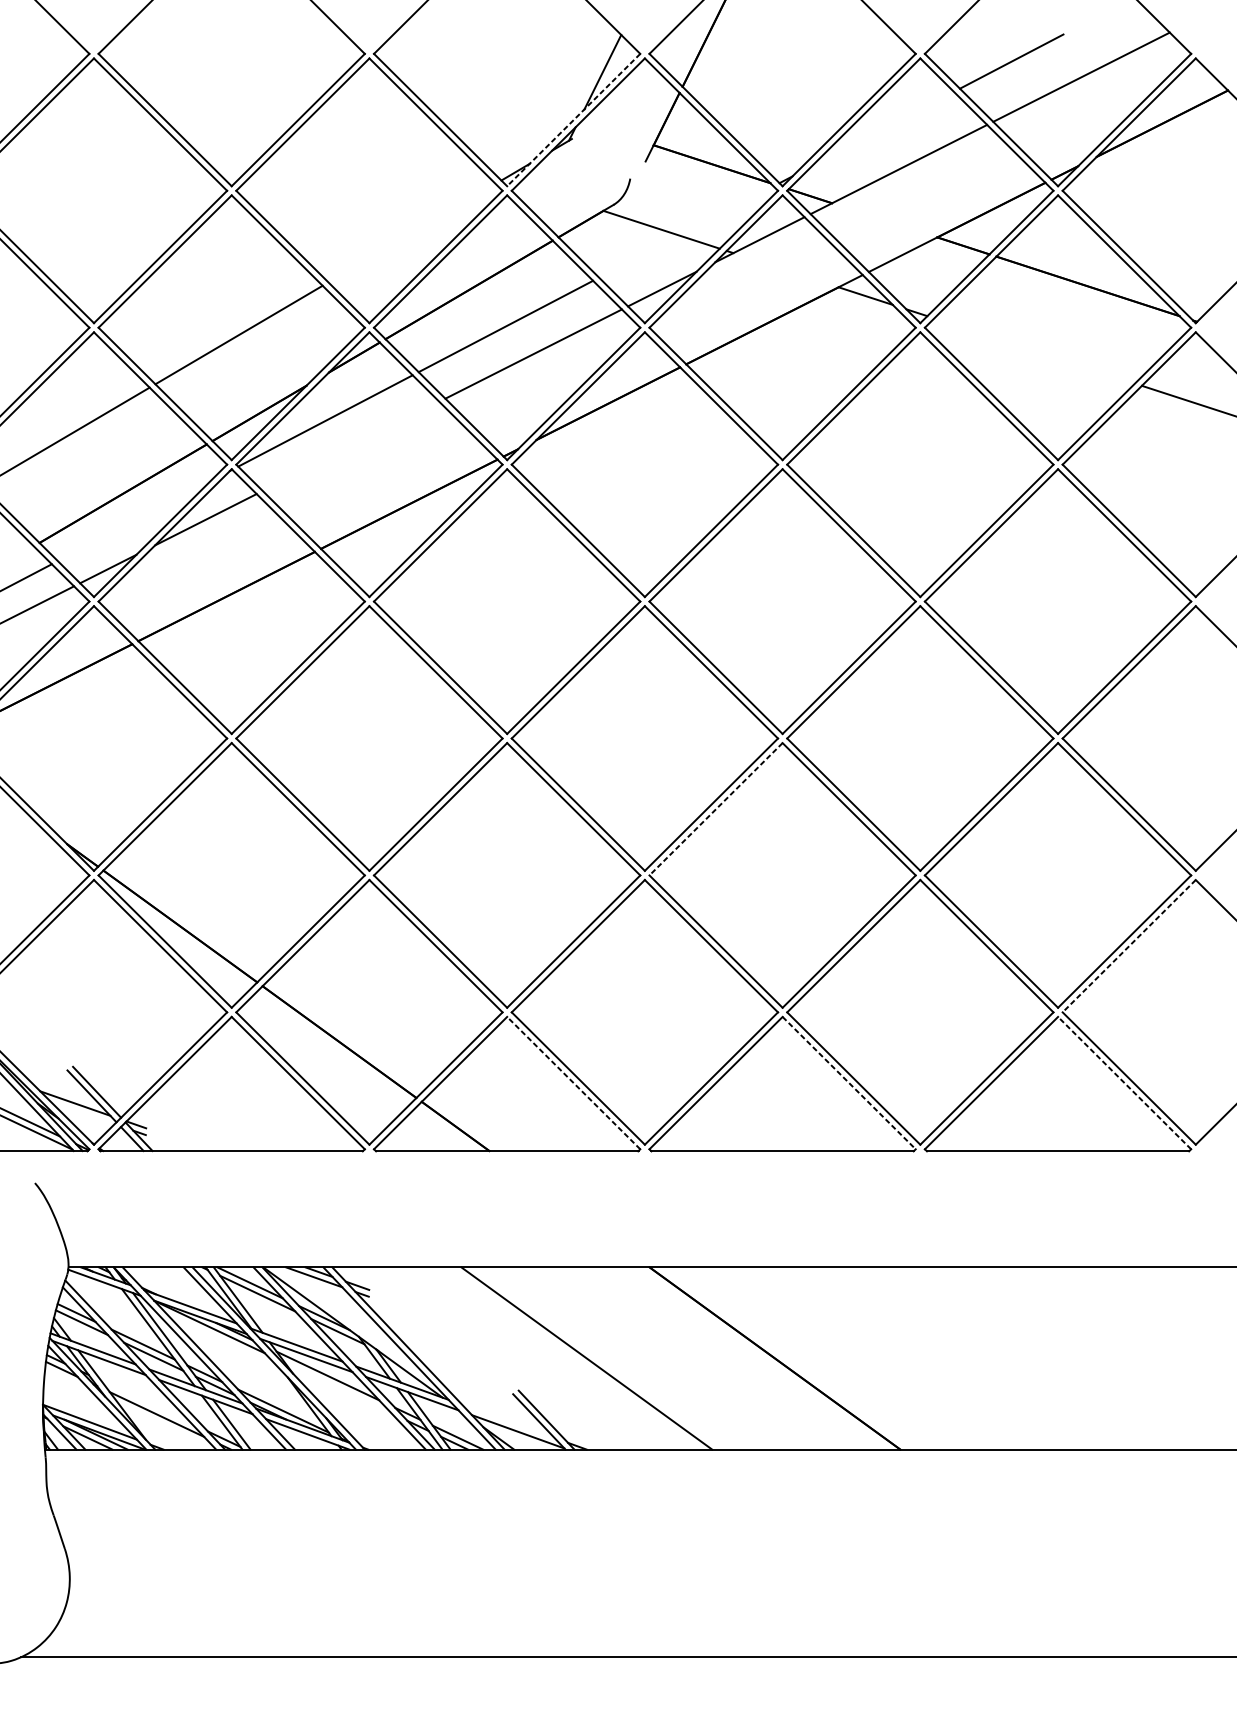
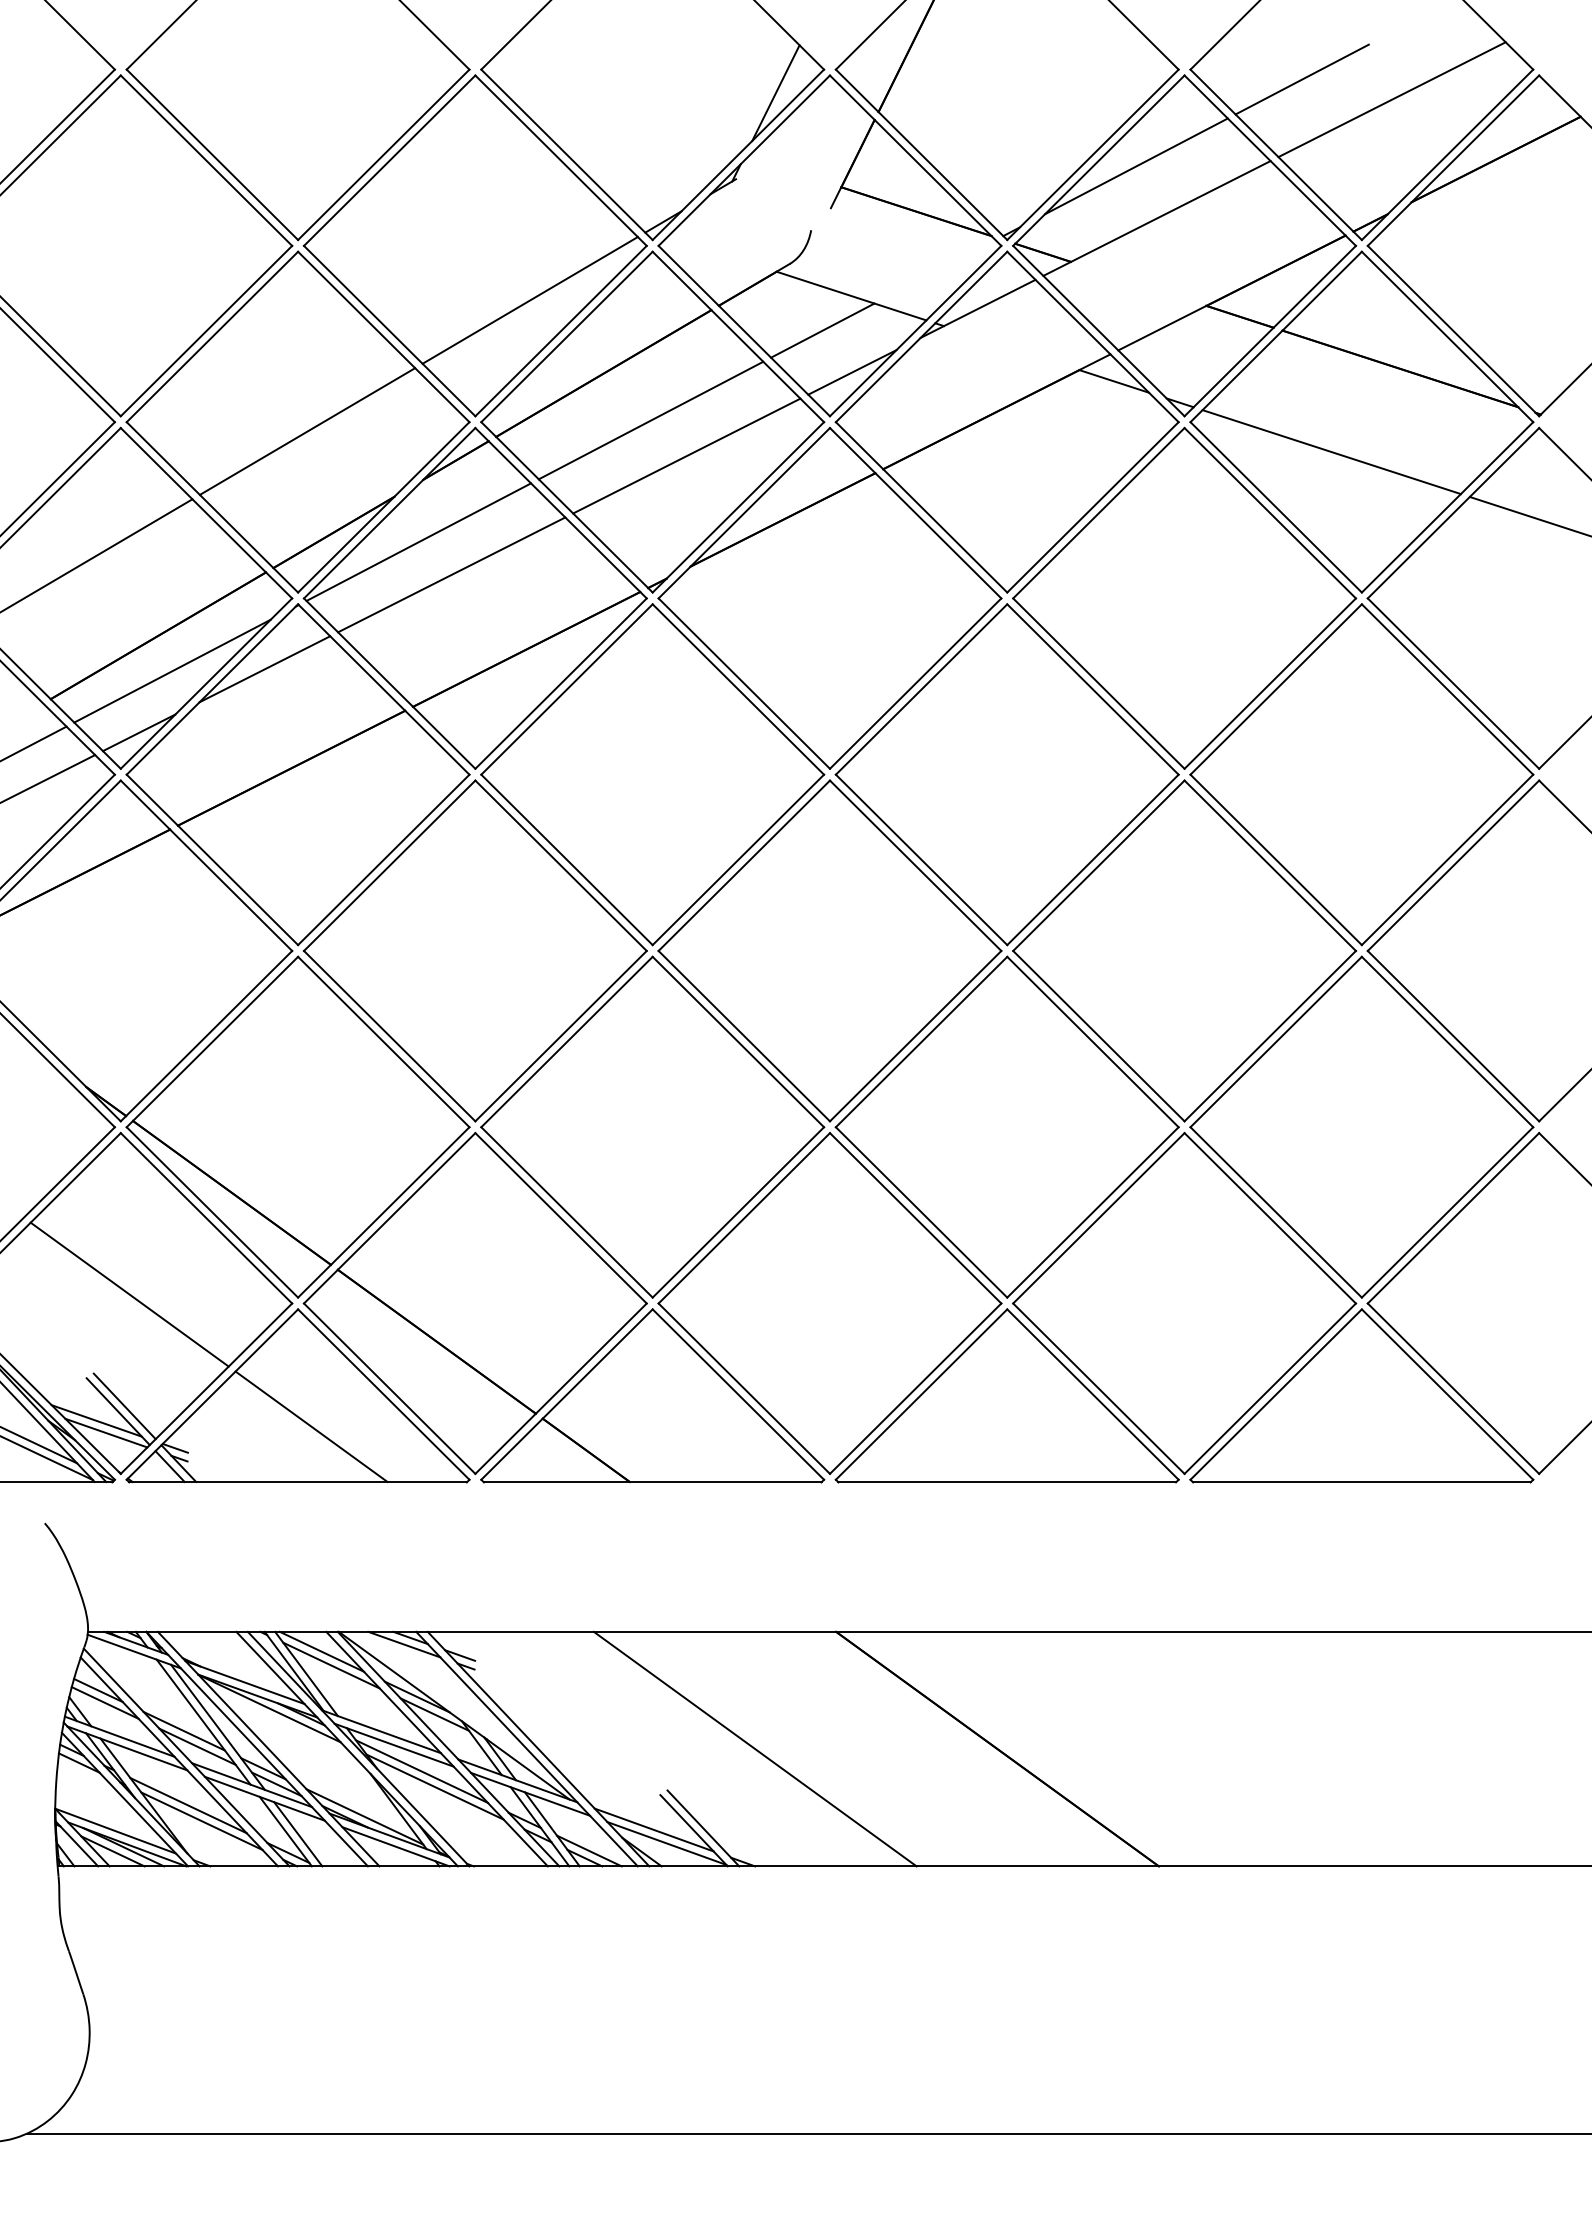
line: (573, 119) -> (738, 154), dashed -> solid
line: (883, 129) -> (1136, 166), added
line: (411, 233) -> (529, 300), added
line: (639, 256) -> (822, 330), added
line: (1034, 351) -> (1331, 452), added
line: (350, 446) -> (451, 574), added
line: (134, 520) -> (172, 670), added
line: (715, 809) -> (921, 1042), dashed -> solid
line: (1129, 946) -> (1453, 1218), dashed -> solid
line: (100, 1005) -> (129, 1294), added
line: (573, 1083) -> (738, 1394), dashed -> solid
line: (848, 1083) -> (1092, 1394), dashed -> solid
line: (1124, 1083) -> (1447, 1394), dashed -> solid
line: (242, 1107) -> (311, 1426), added
line: (82, 1112) -> (106, 1432), added
line: (337, 1387) -> (434, 1786), added
line: (146, 1402) -> (188, 1805), added
line: (507, 1420) -> (653, 1829), added

